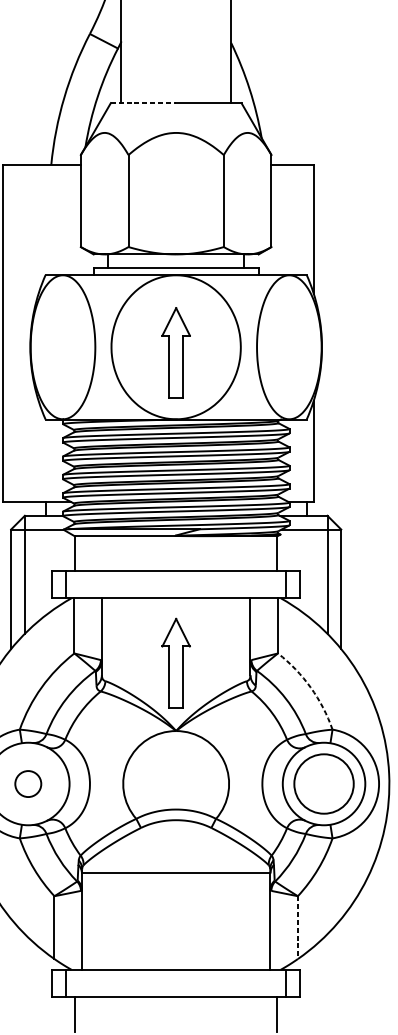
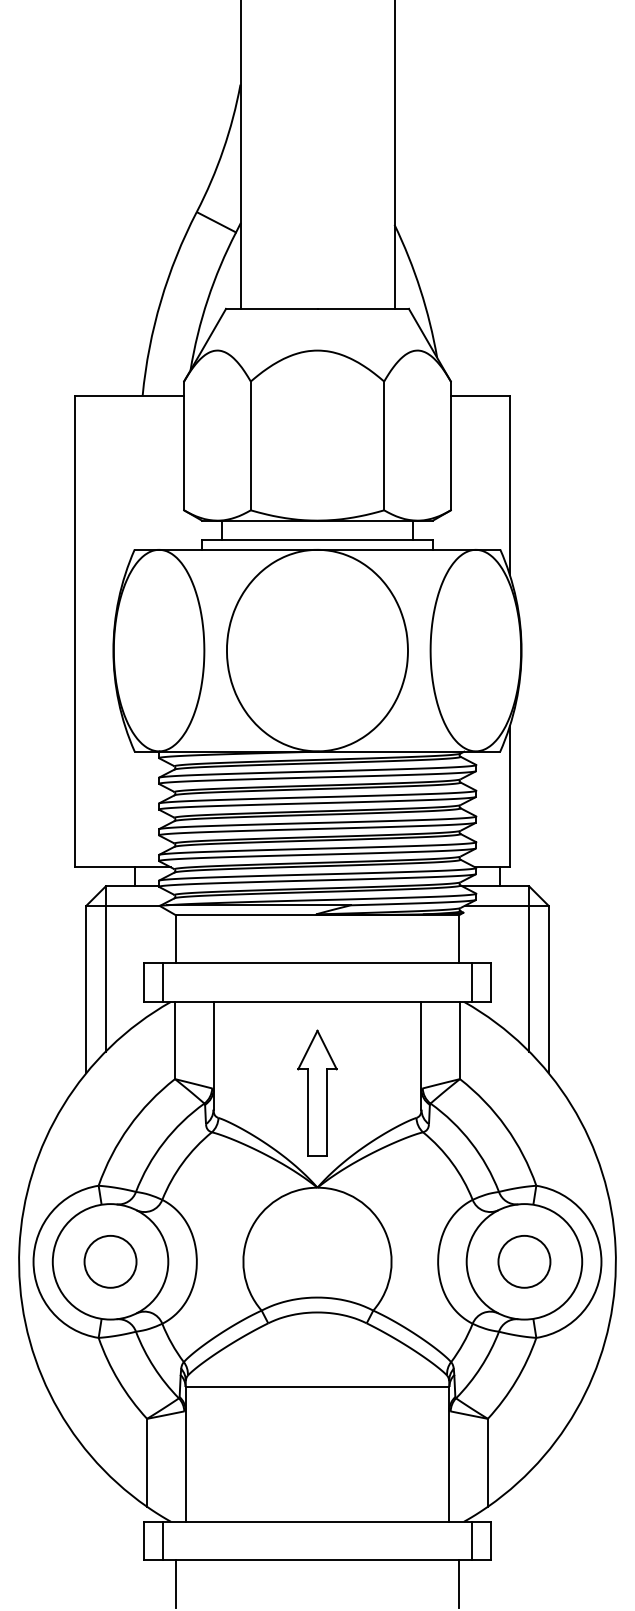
line: (143, 102) -> (271, 308), dashed -> solid
part: (176, 352) -> (317, 657), removed
arc: (310, 687) -> (505, 1126), dashed -> solid
circle: (28, 783) -> (110, 1261), size x1.43
circle: (324, 783) -> (524, 1261), size x0.62
line: (297, 927) -> (487, 1462), dashed -> solid

